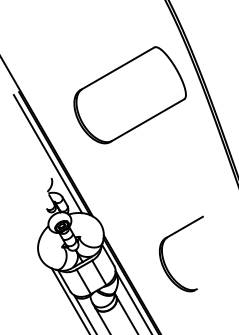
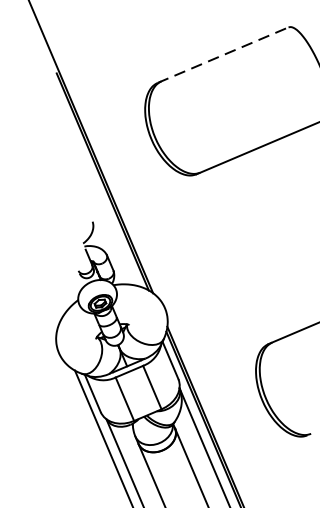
line: (117, 68) -> (223, 54), solid -> dashed
line: (47, 154) -> (90, 182), removed

